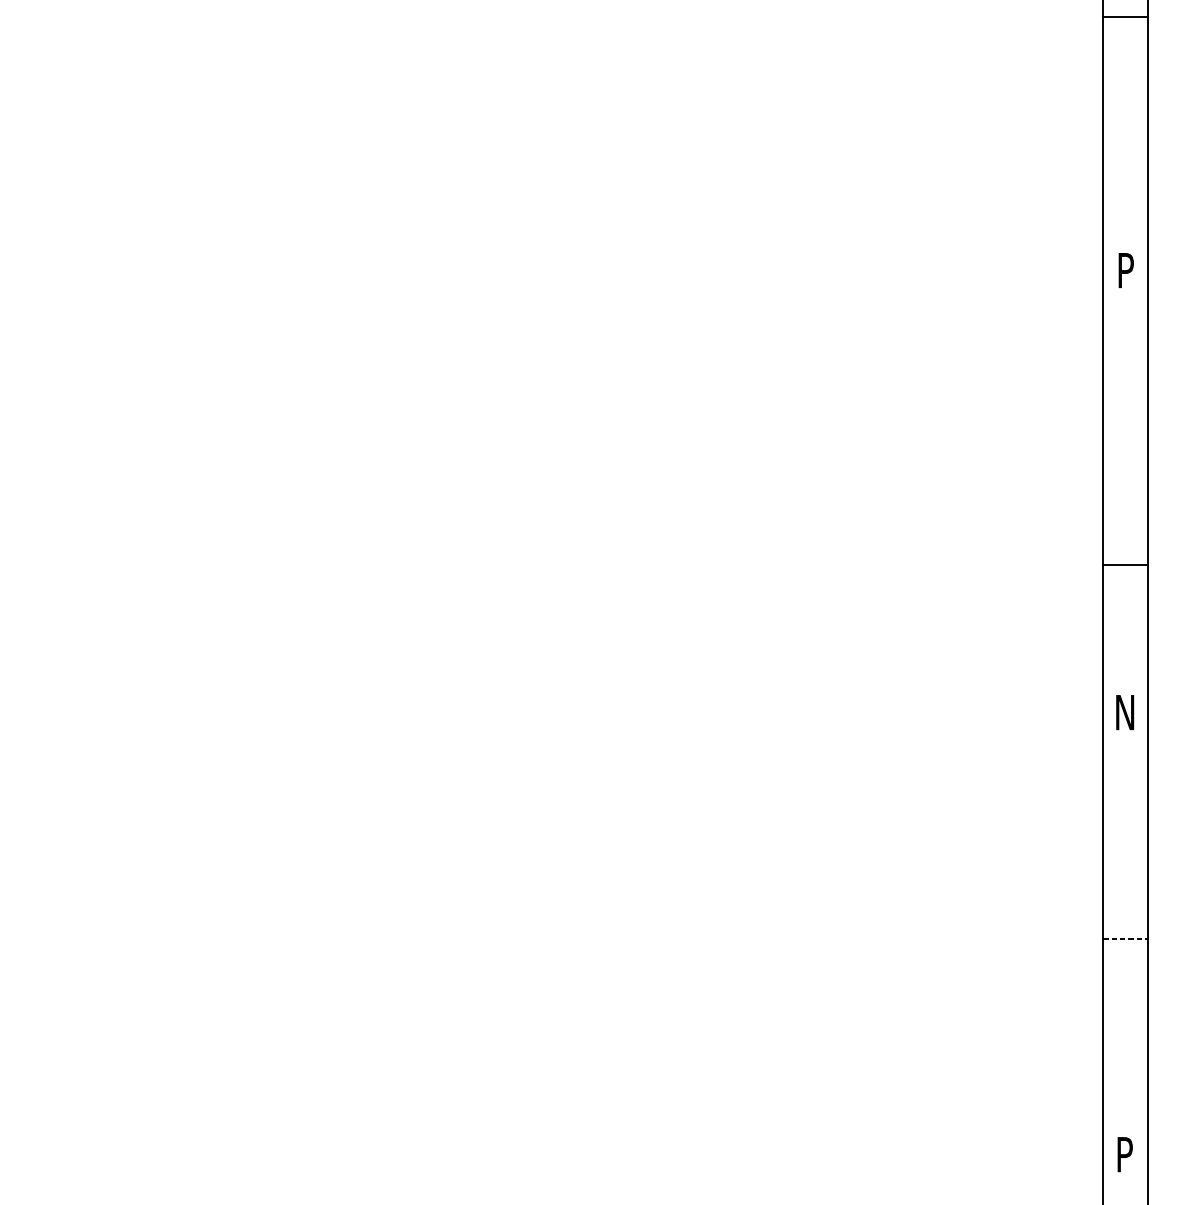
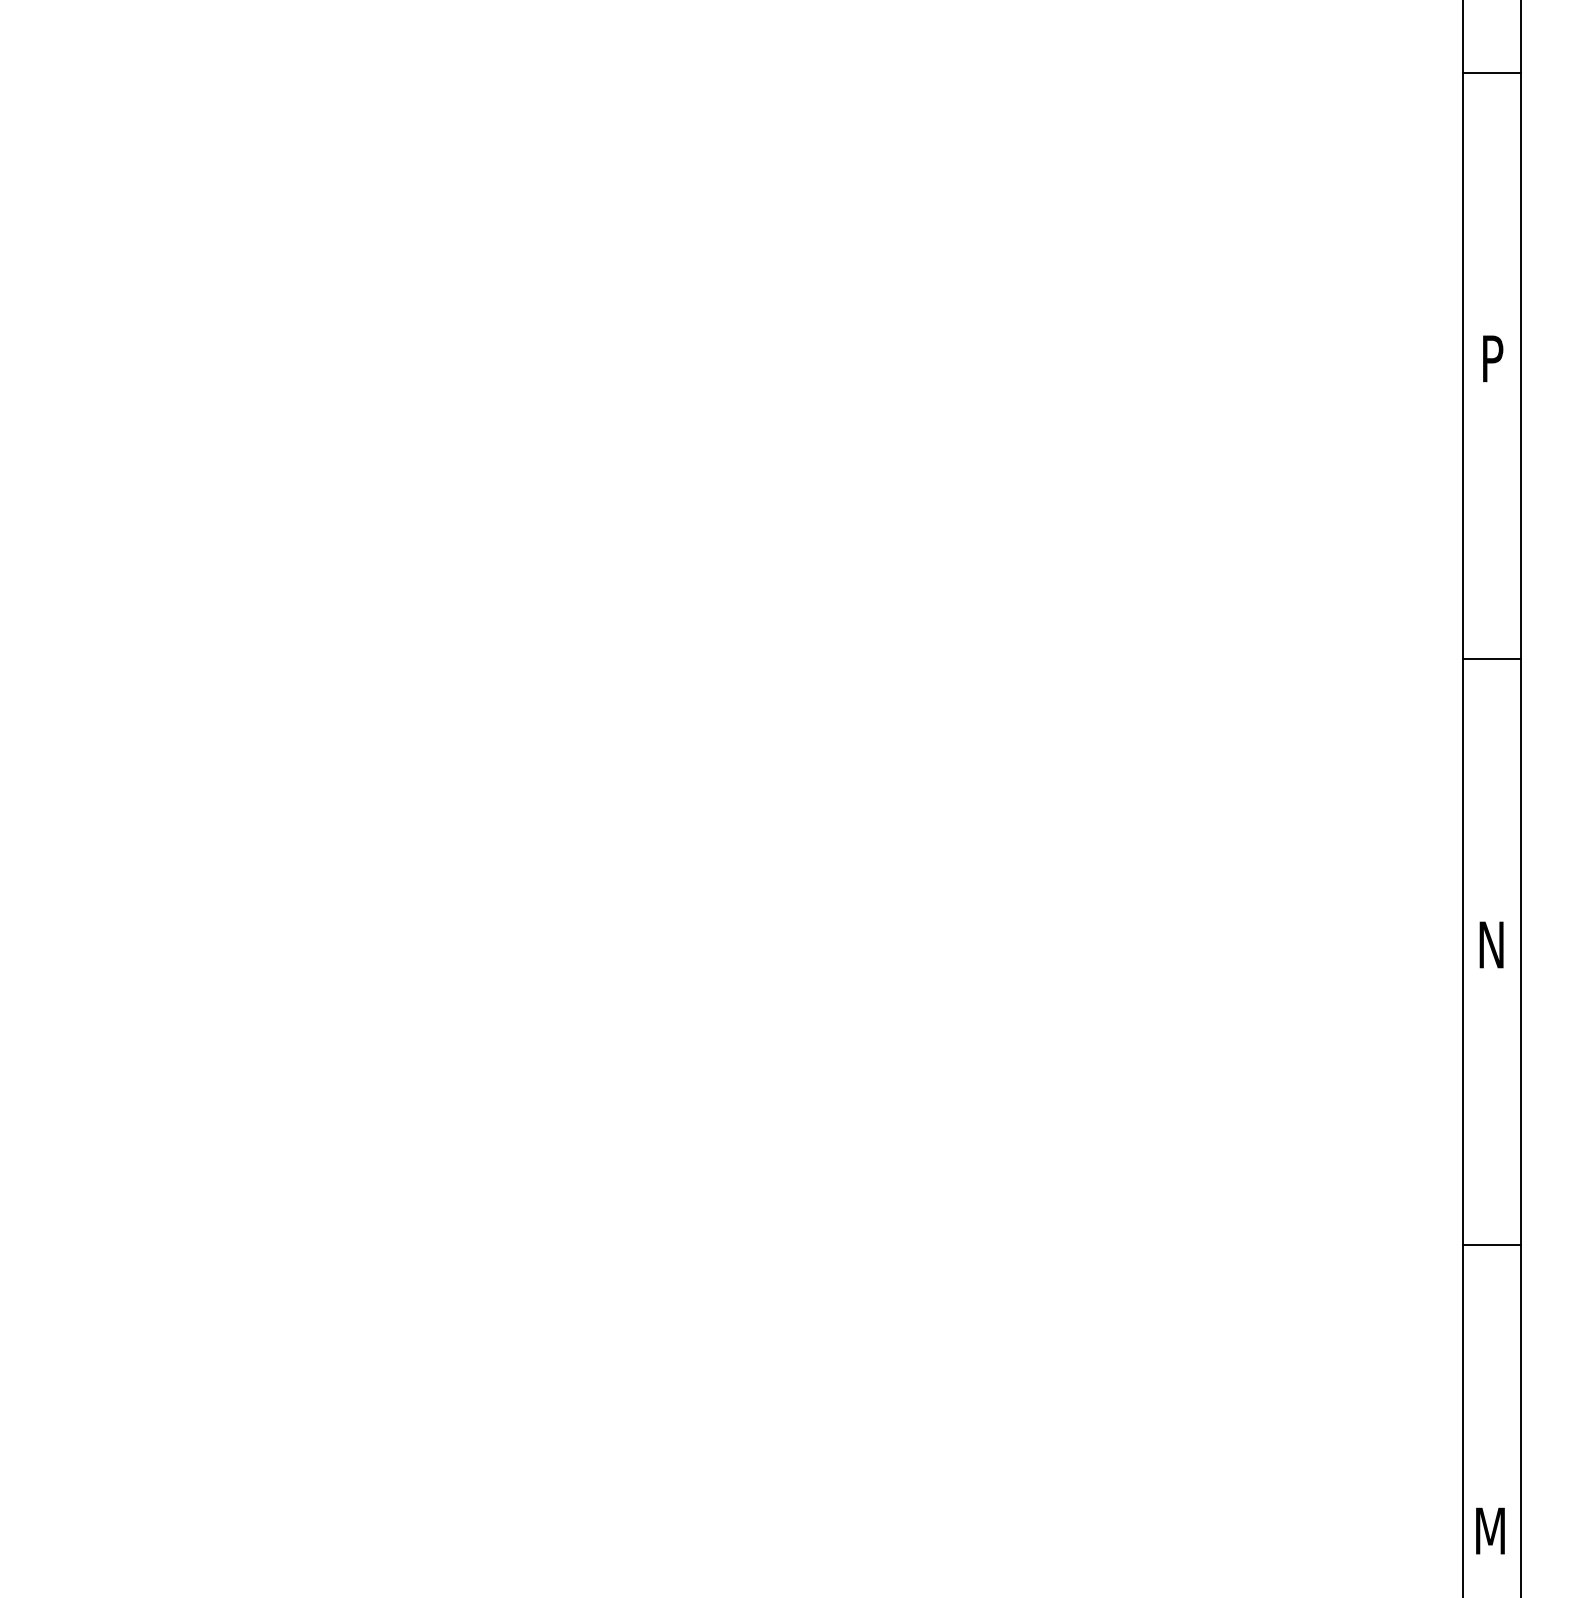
line: (1125, 16) -> (1491, 72), moved
line: (1125, 564) -> (1491, 658), moved
line: (1125, 938) -> (1492, 1244), dashed -> solid
text: (1124, 1154) -> (1490, 1530), P -> M

